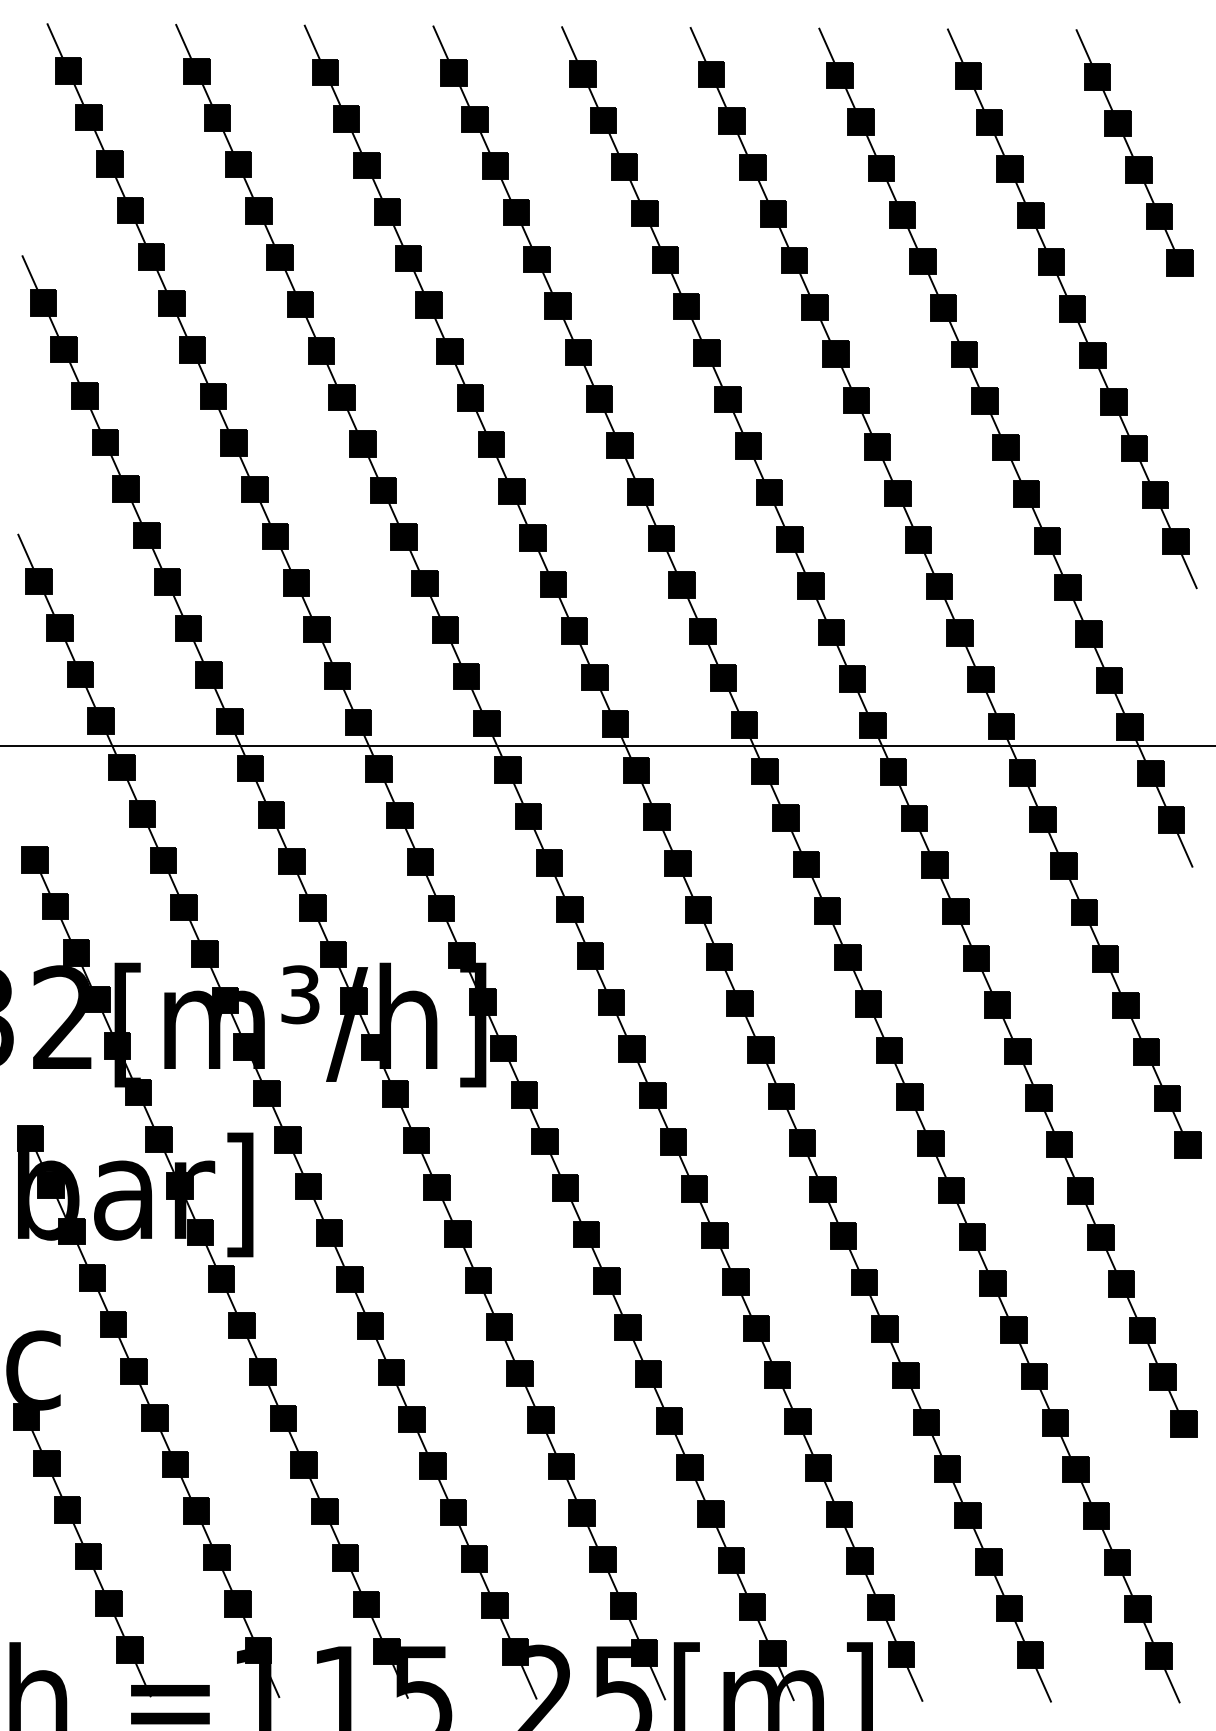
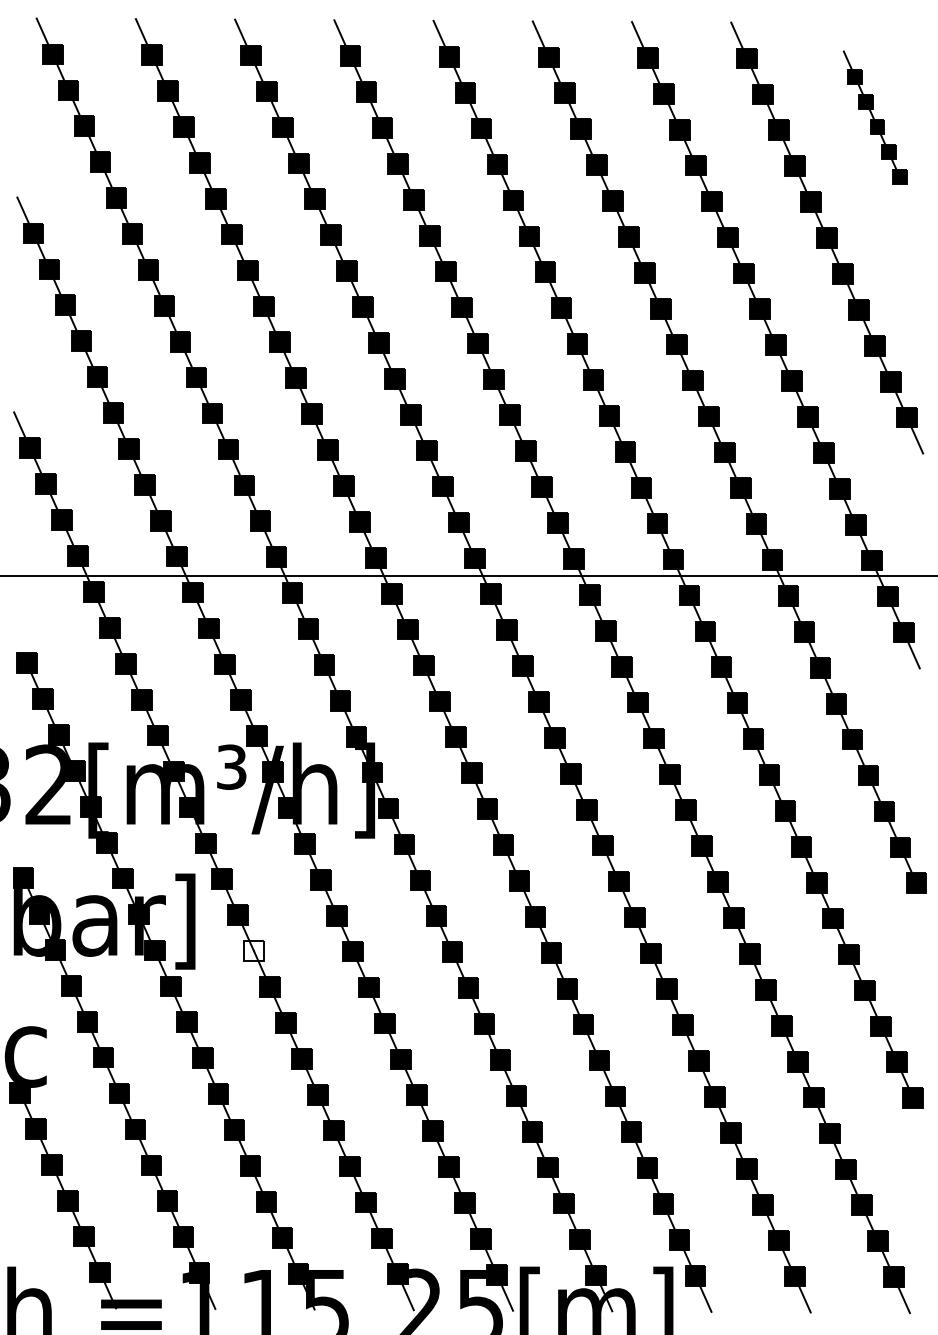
part: (1134, 152) -> (875, 117), size x0.7
fill: (328, 1232) -> (253, 950), removed

